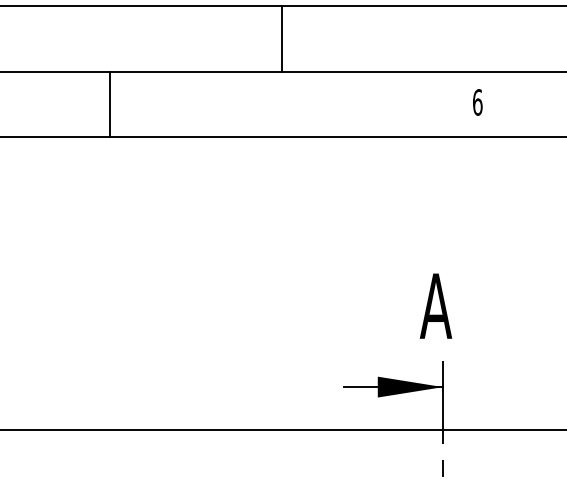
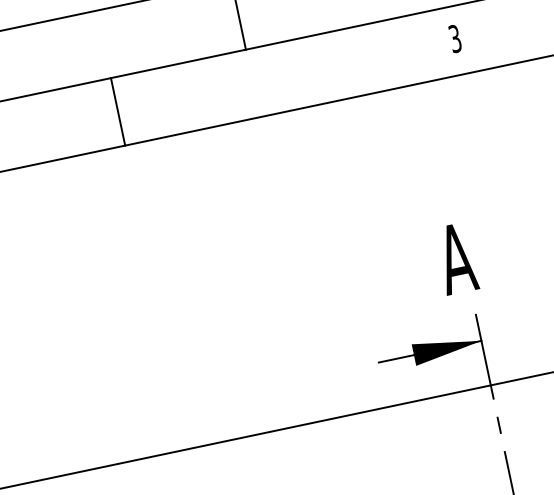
text: (477, 102) -> (455, 38), 6 -> 3
line: (110, 103) -> (117, 111), moved

